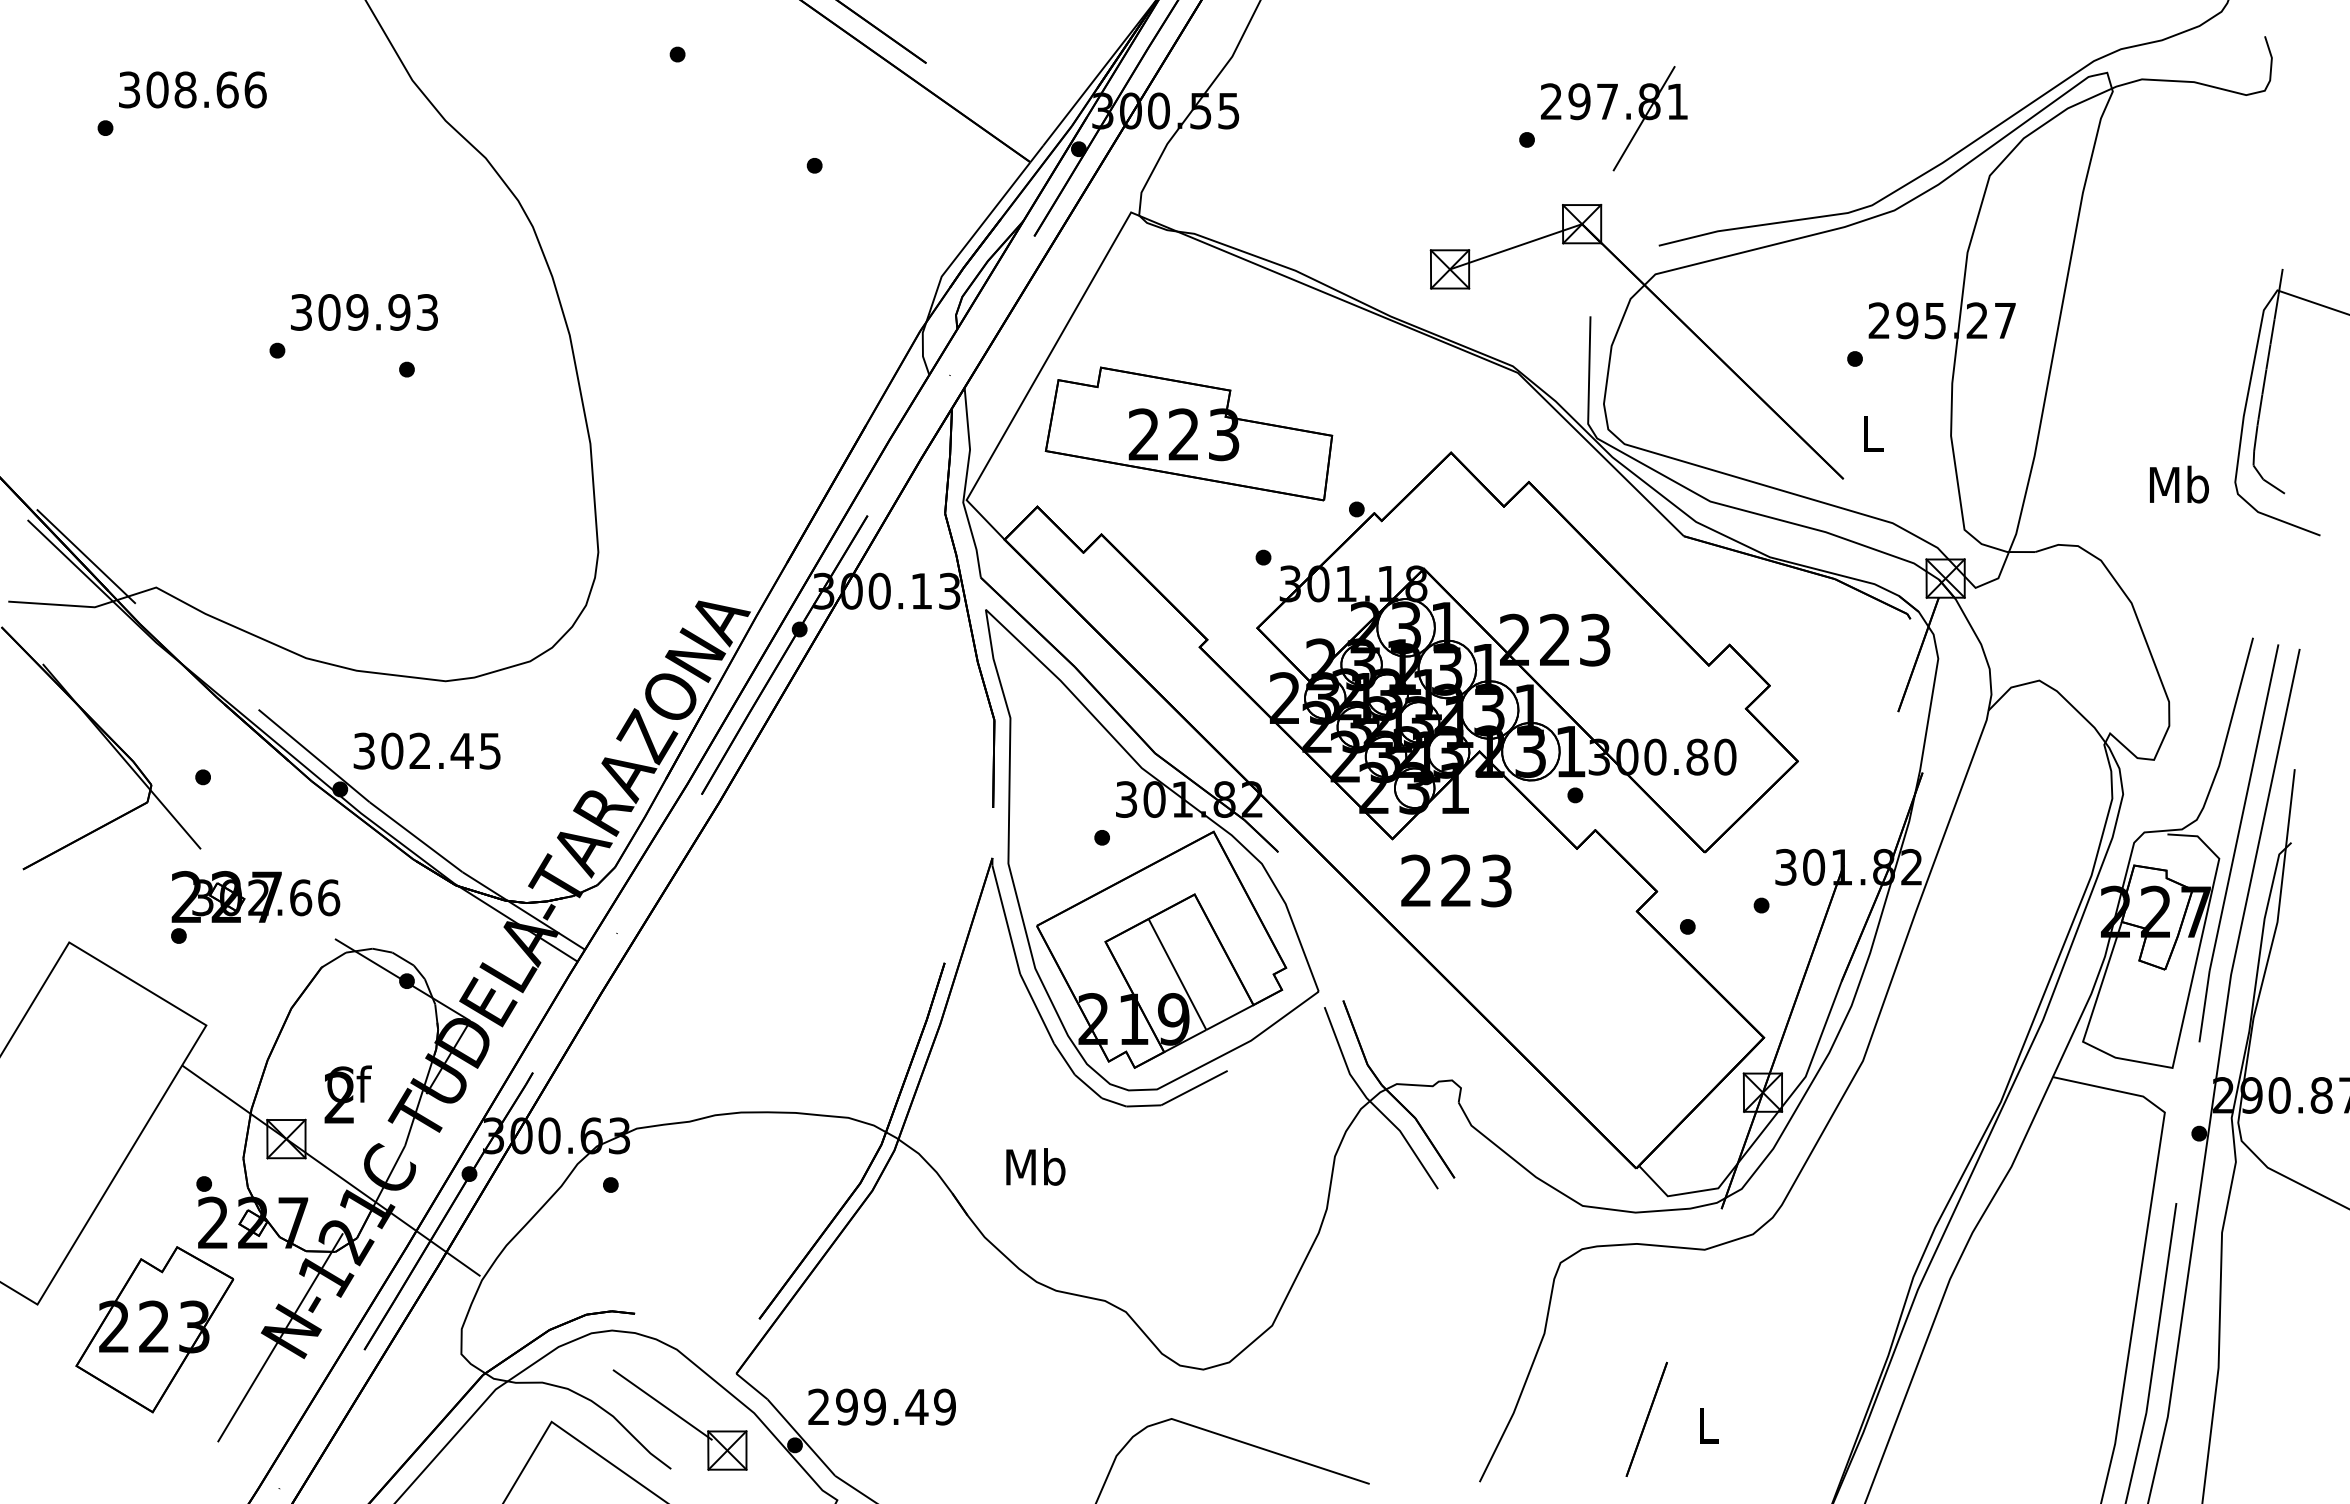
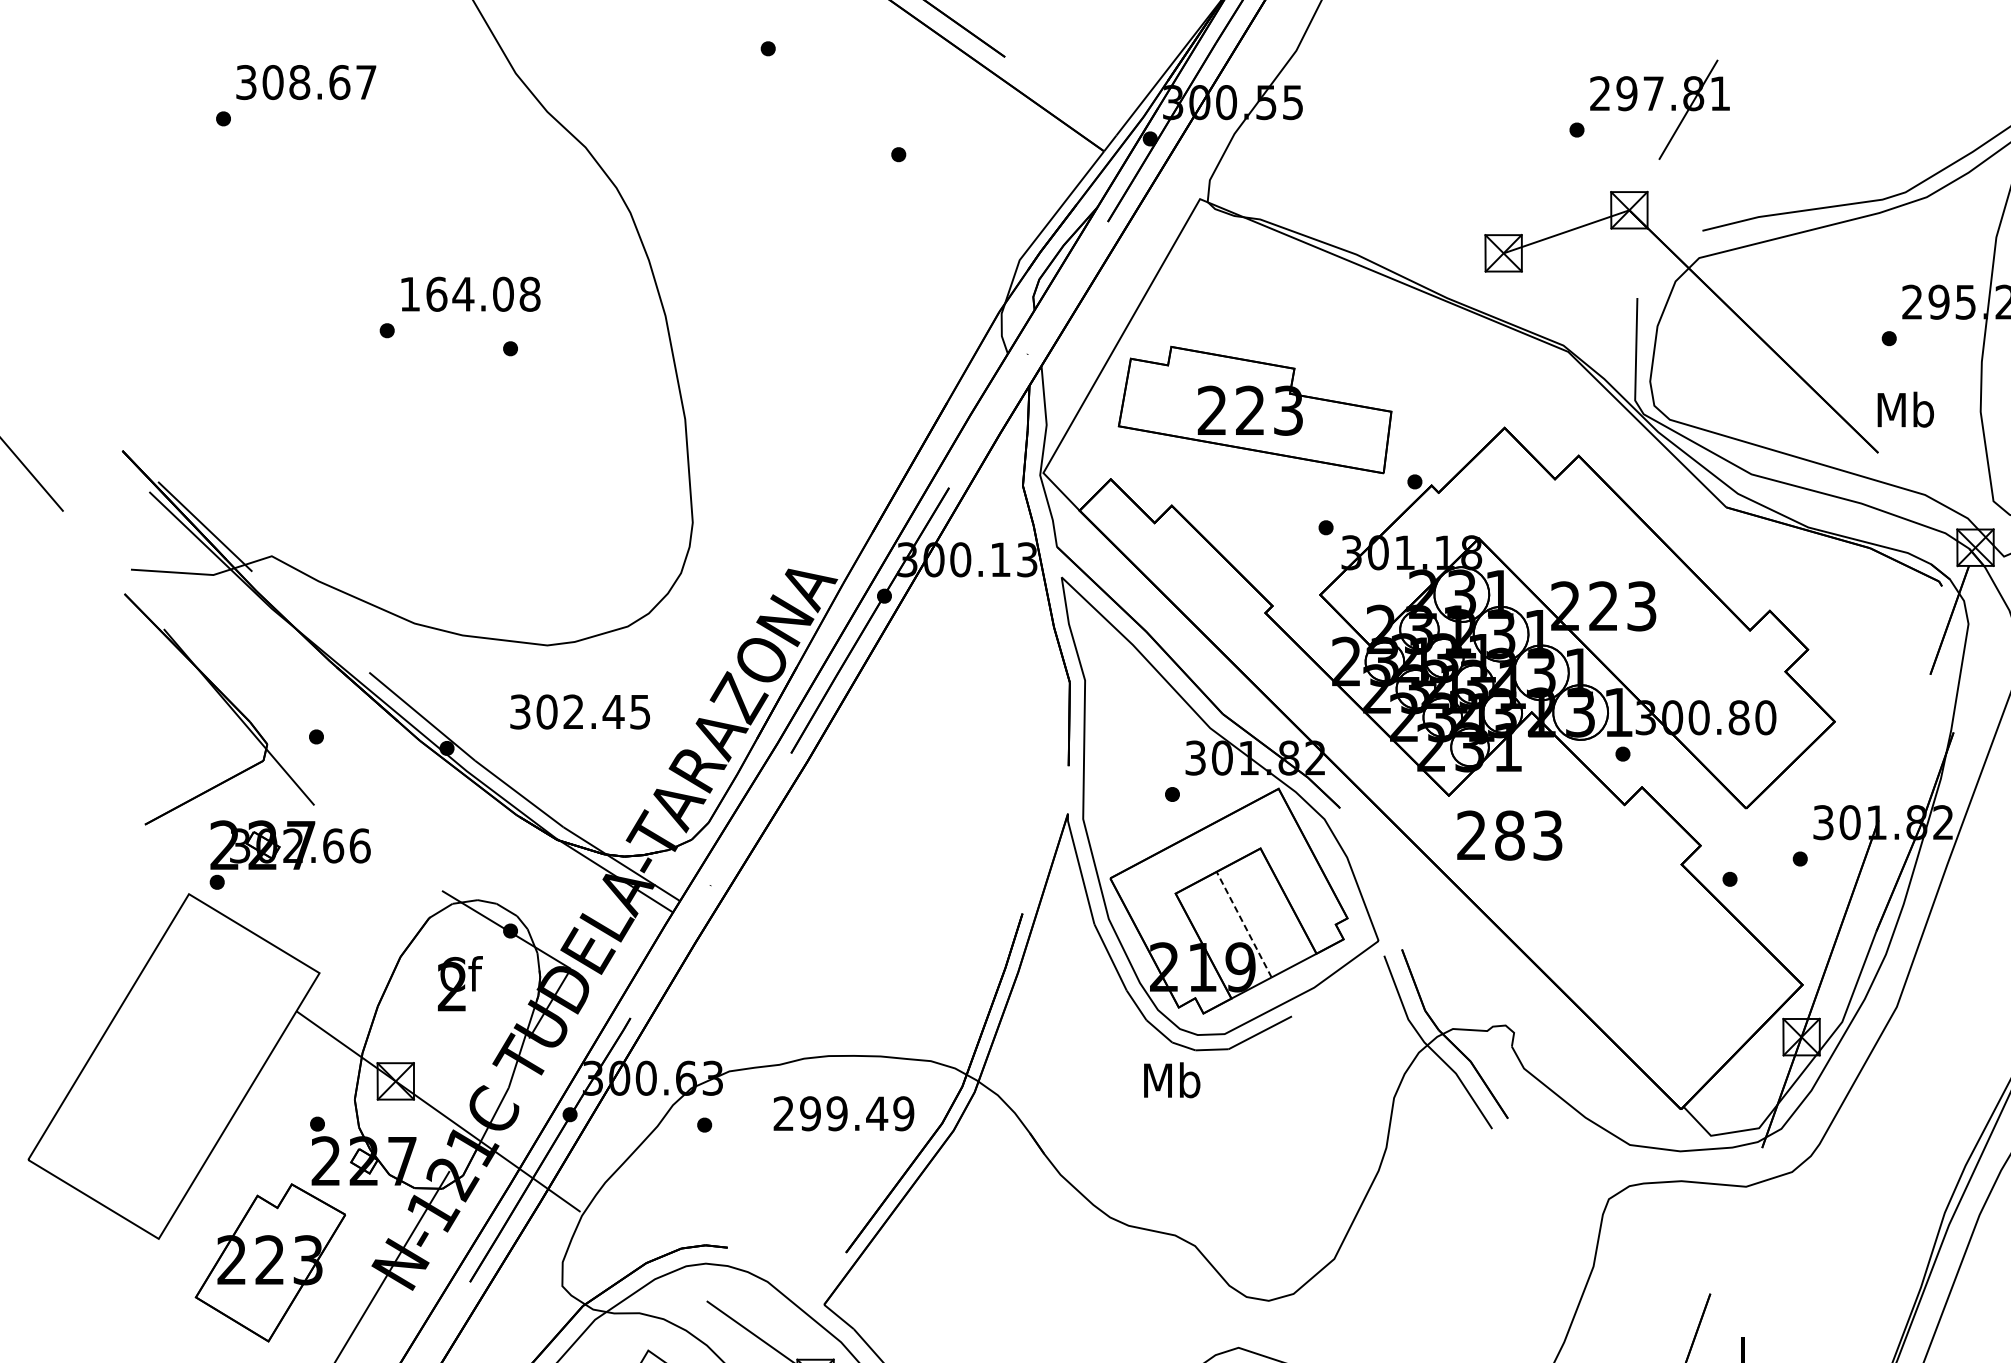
text: (255, 89) -> (366, 82), 308.66 -> 308.67
text: (364, 312) -> (470, 294), 309.93 -> 164.08
text: (1872, 433) -> (1905, 409), L -> Mb
text: (426, 750) -> (579, 711), moved
text: (1456, 880) -> (1509, 835), 223 -> 283
part: (255, 907) -> (290, 855), moved
line: (1177, 974) -> (1244, 924), solid -> dashed
text: (347, 1094) -> (459, 983), moved
text: (1035, 1166) -> (1171, 1079), moved
text: (881, 1406) -> (843, 1113), moved

